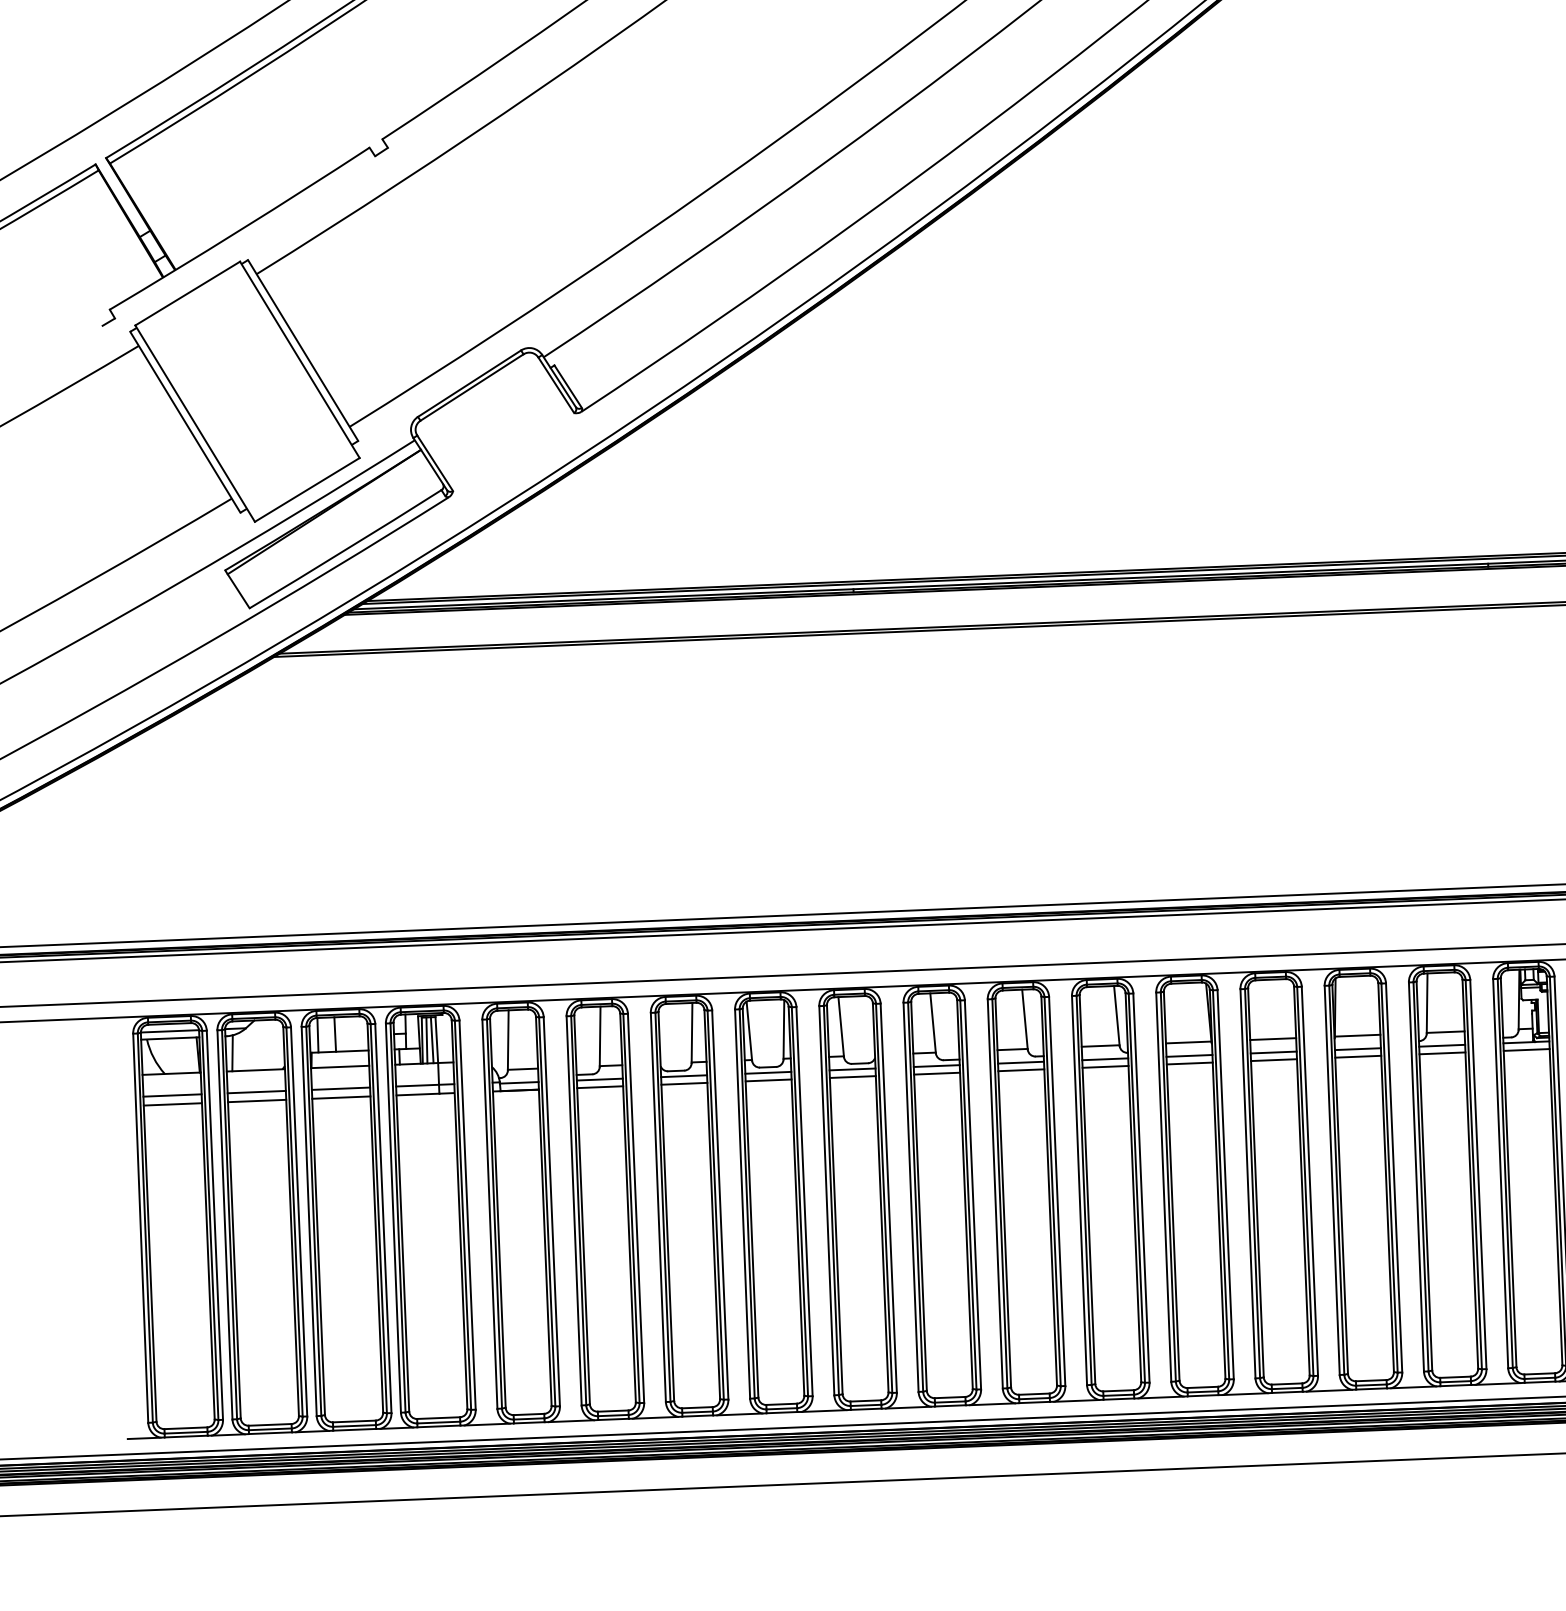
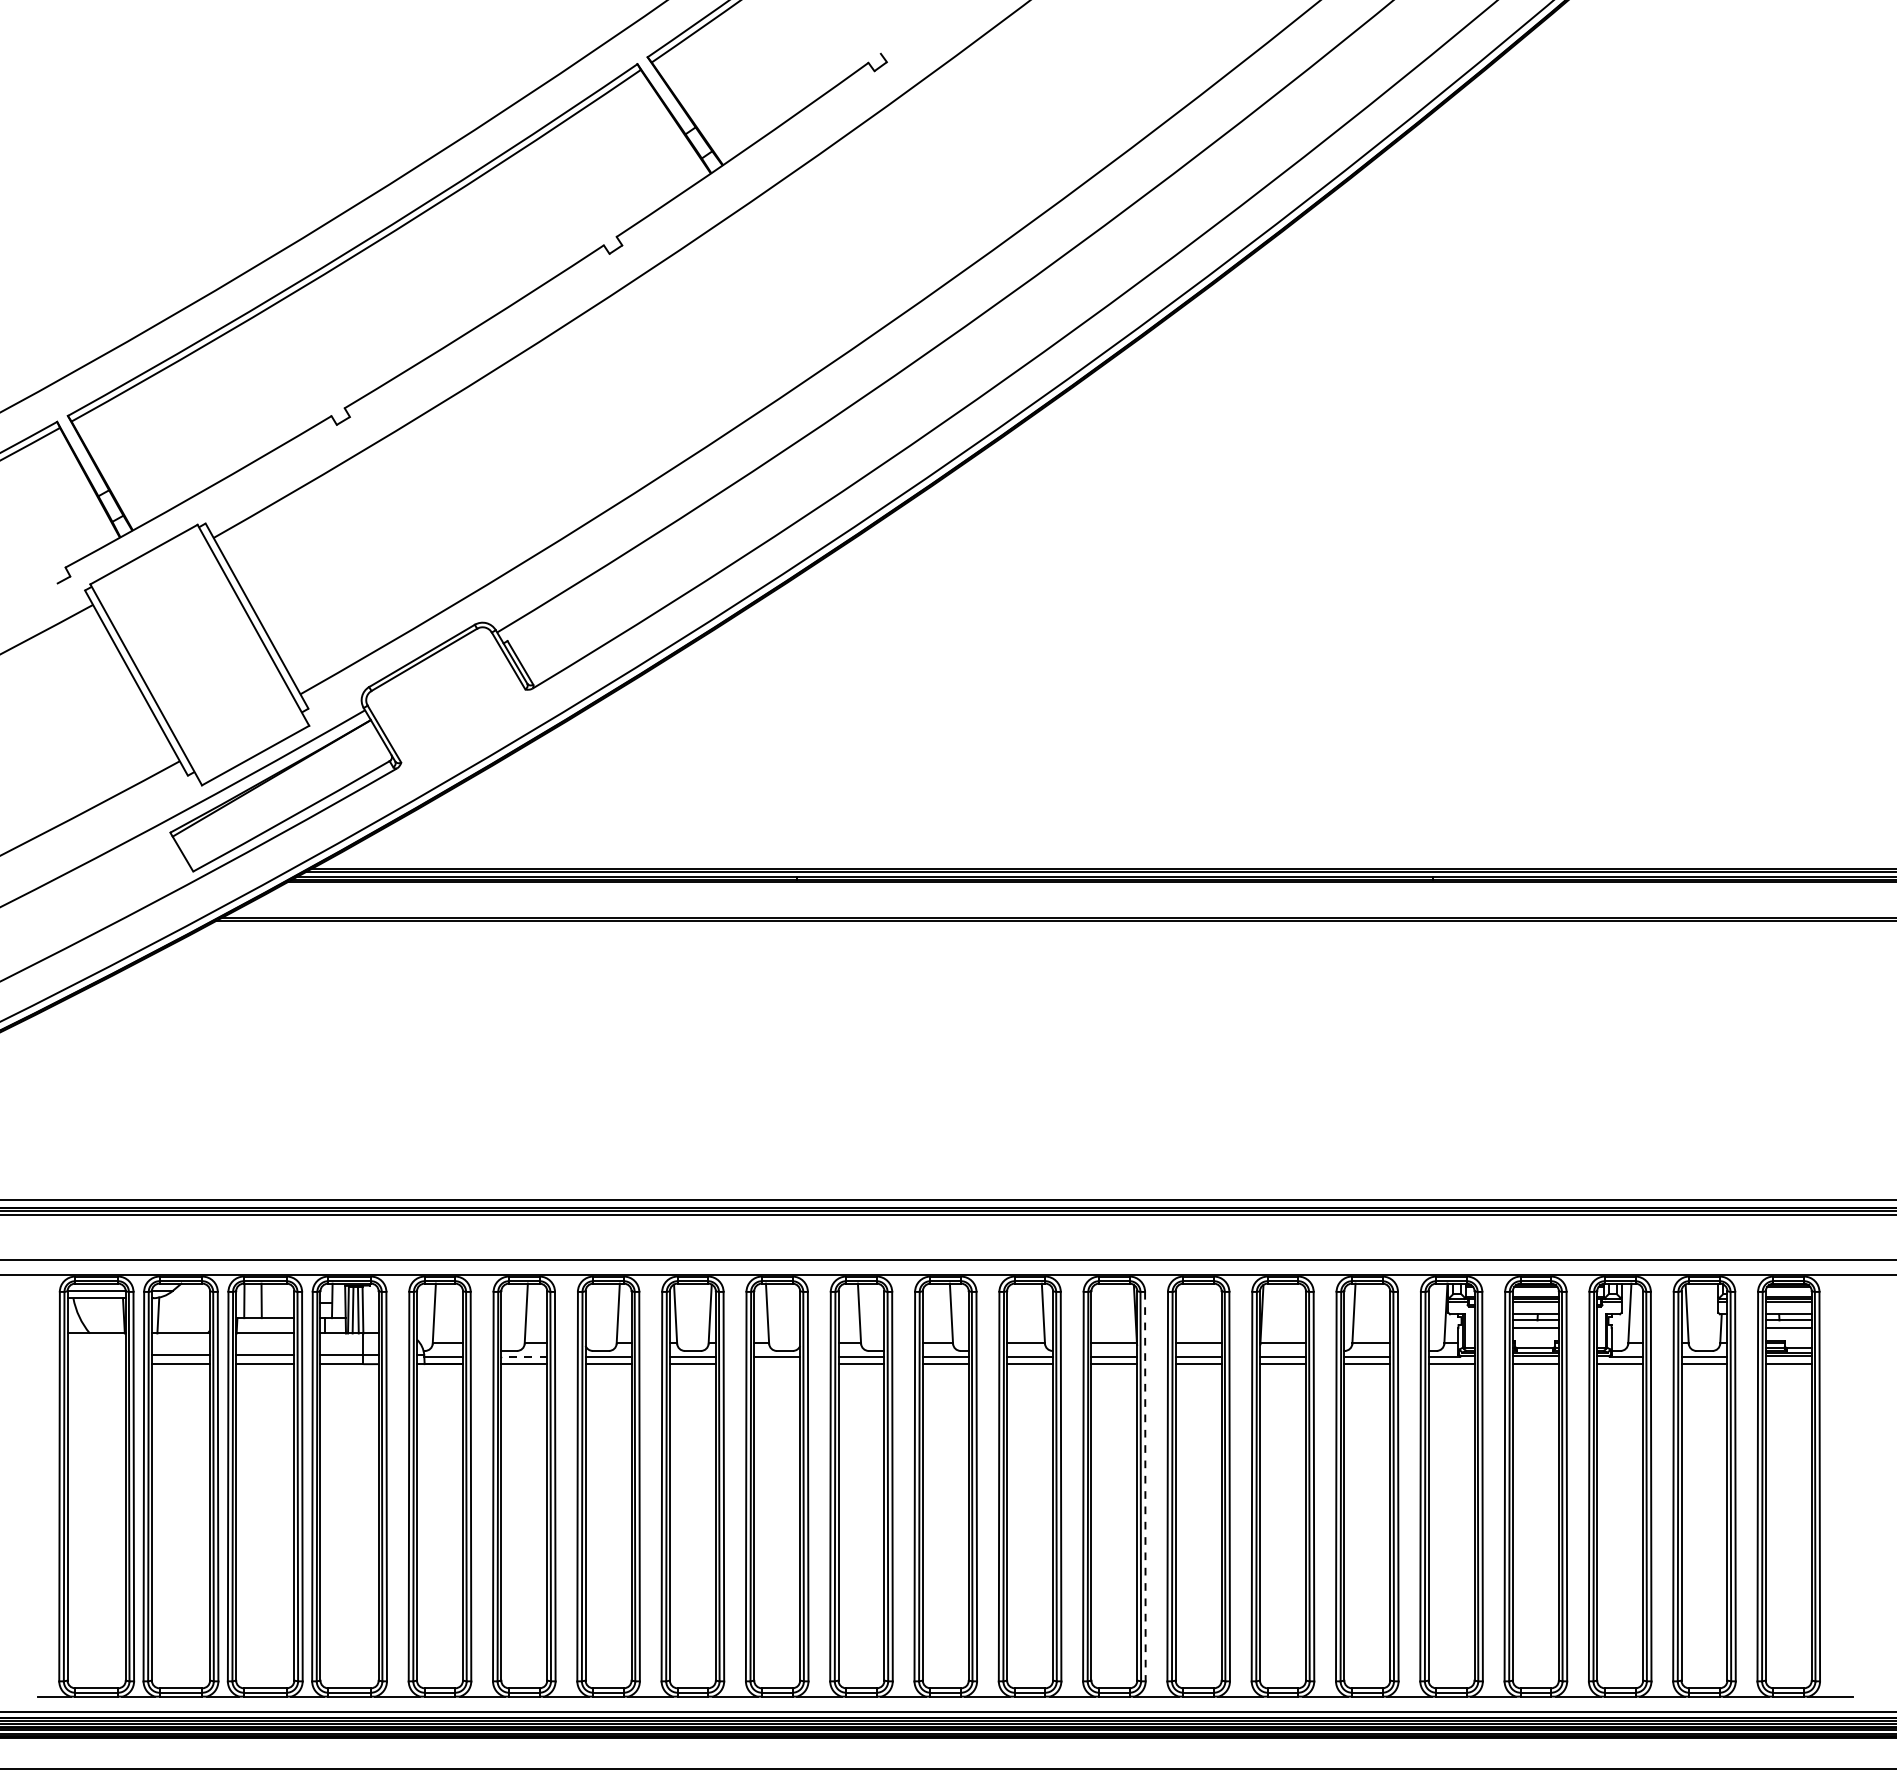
line: (853, 1077) -> (777, 1364), removed
line: (600, 1079) -> (524, 1356), solid -> dashed
line: (172, 1095) -> (96, 1355), removed
line: (172, 1104) -> (96, 1364), removed
line: (1225, 1184) -> (1145, 1486), solid -> dashed

